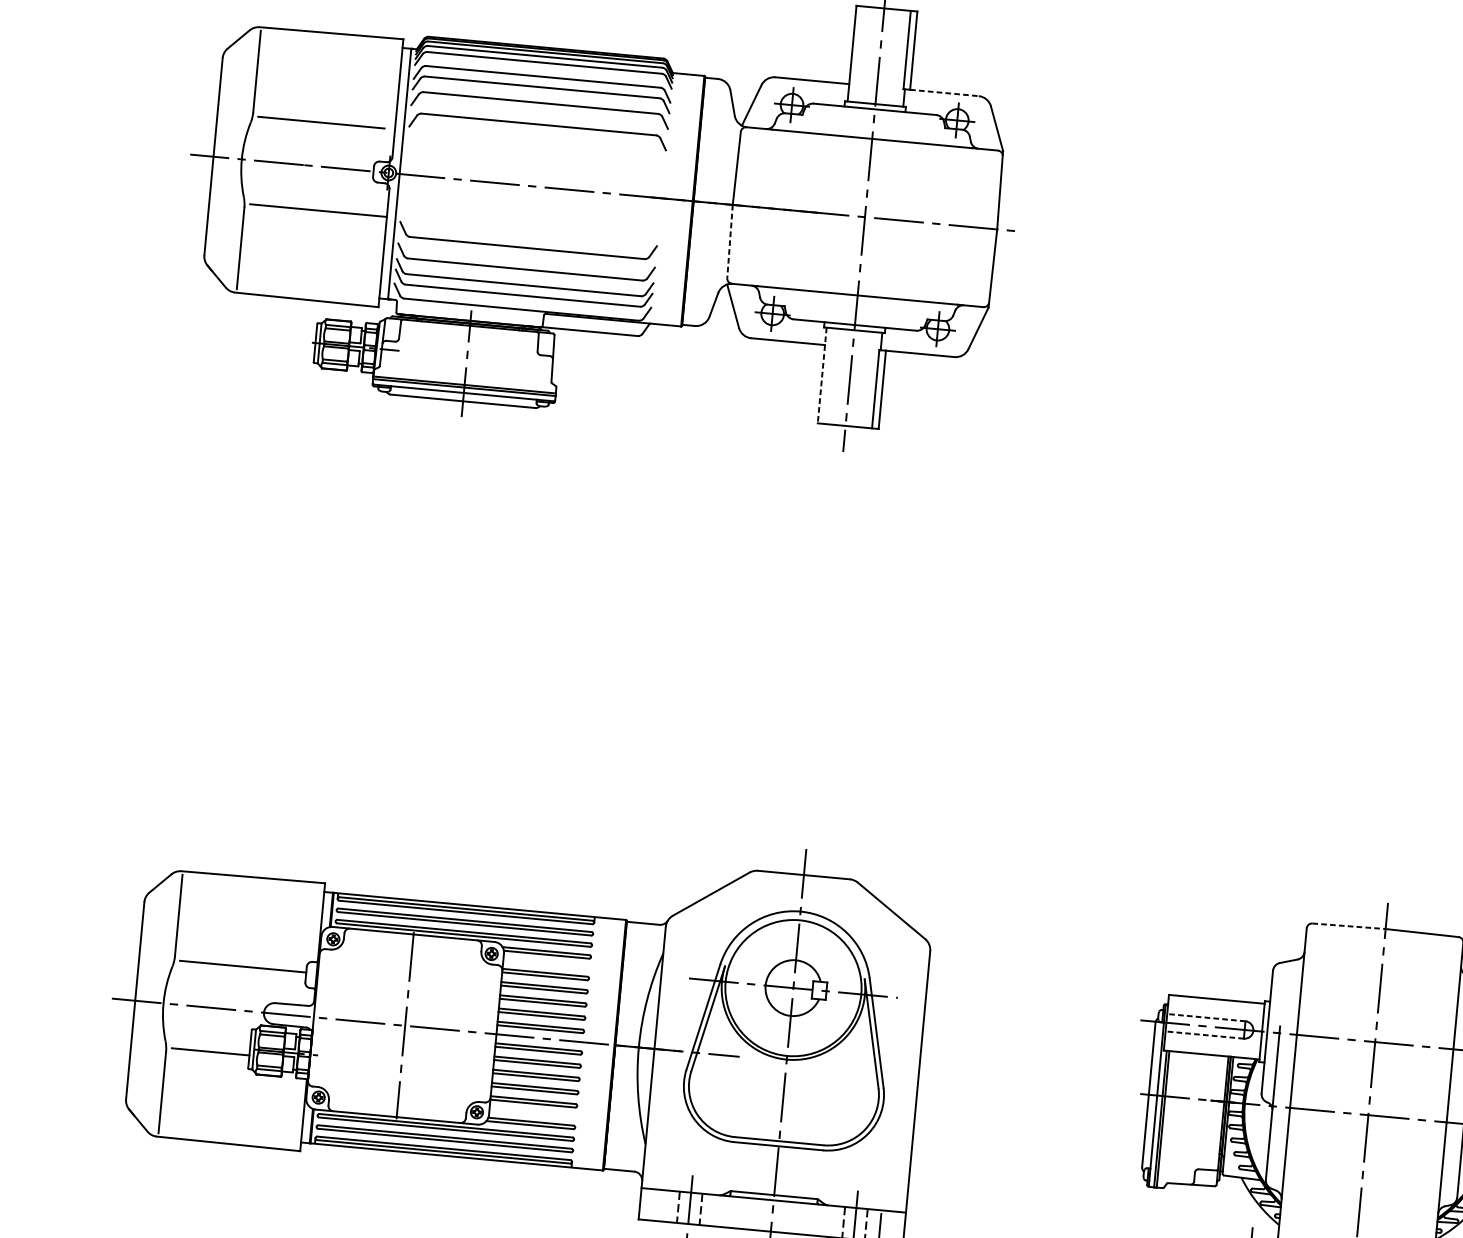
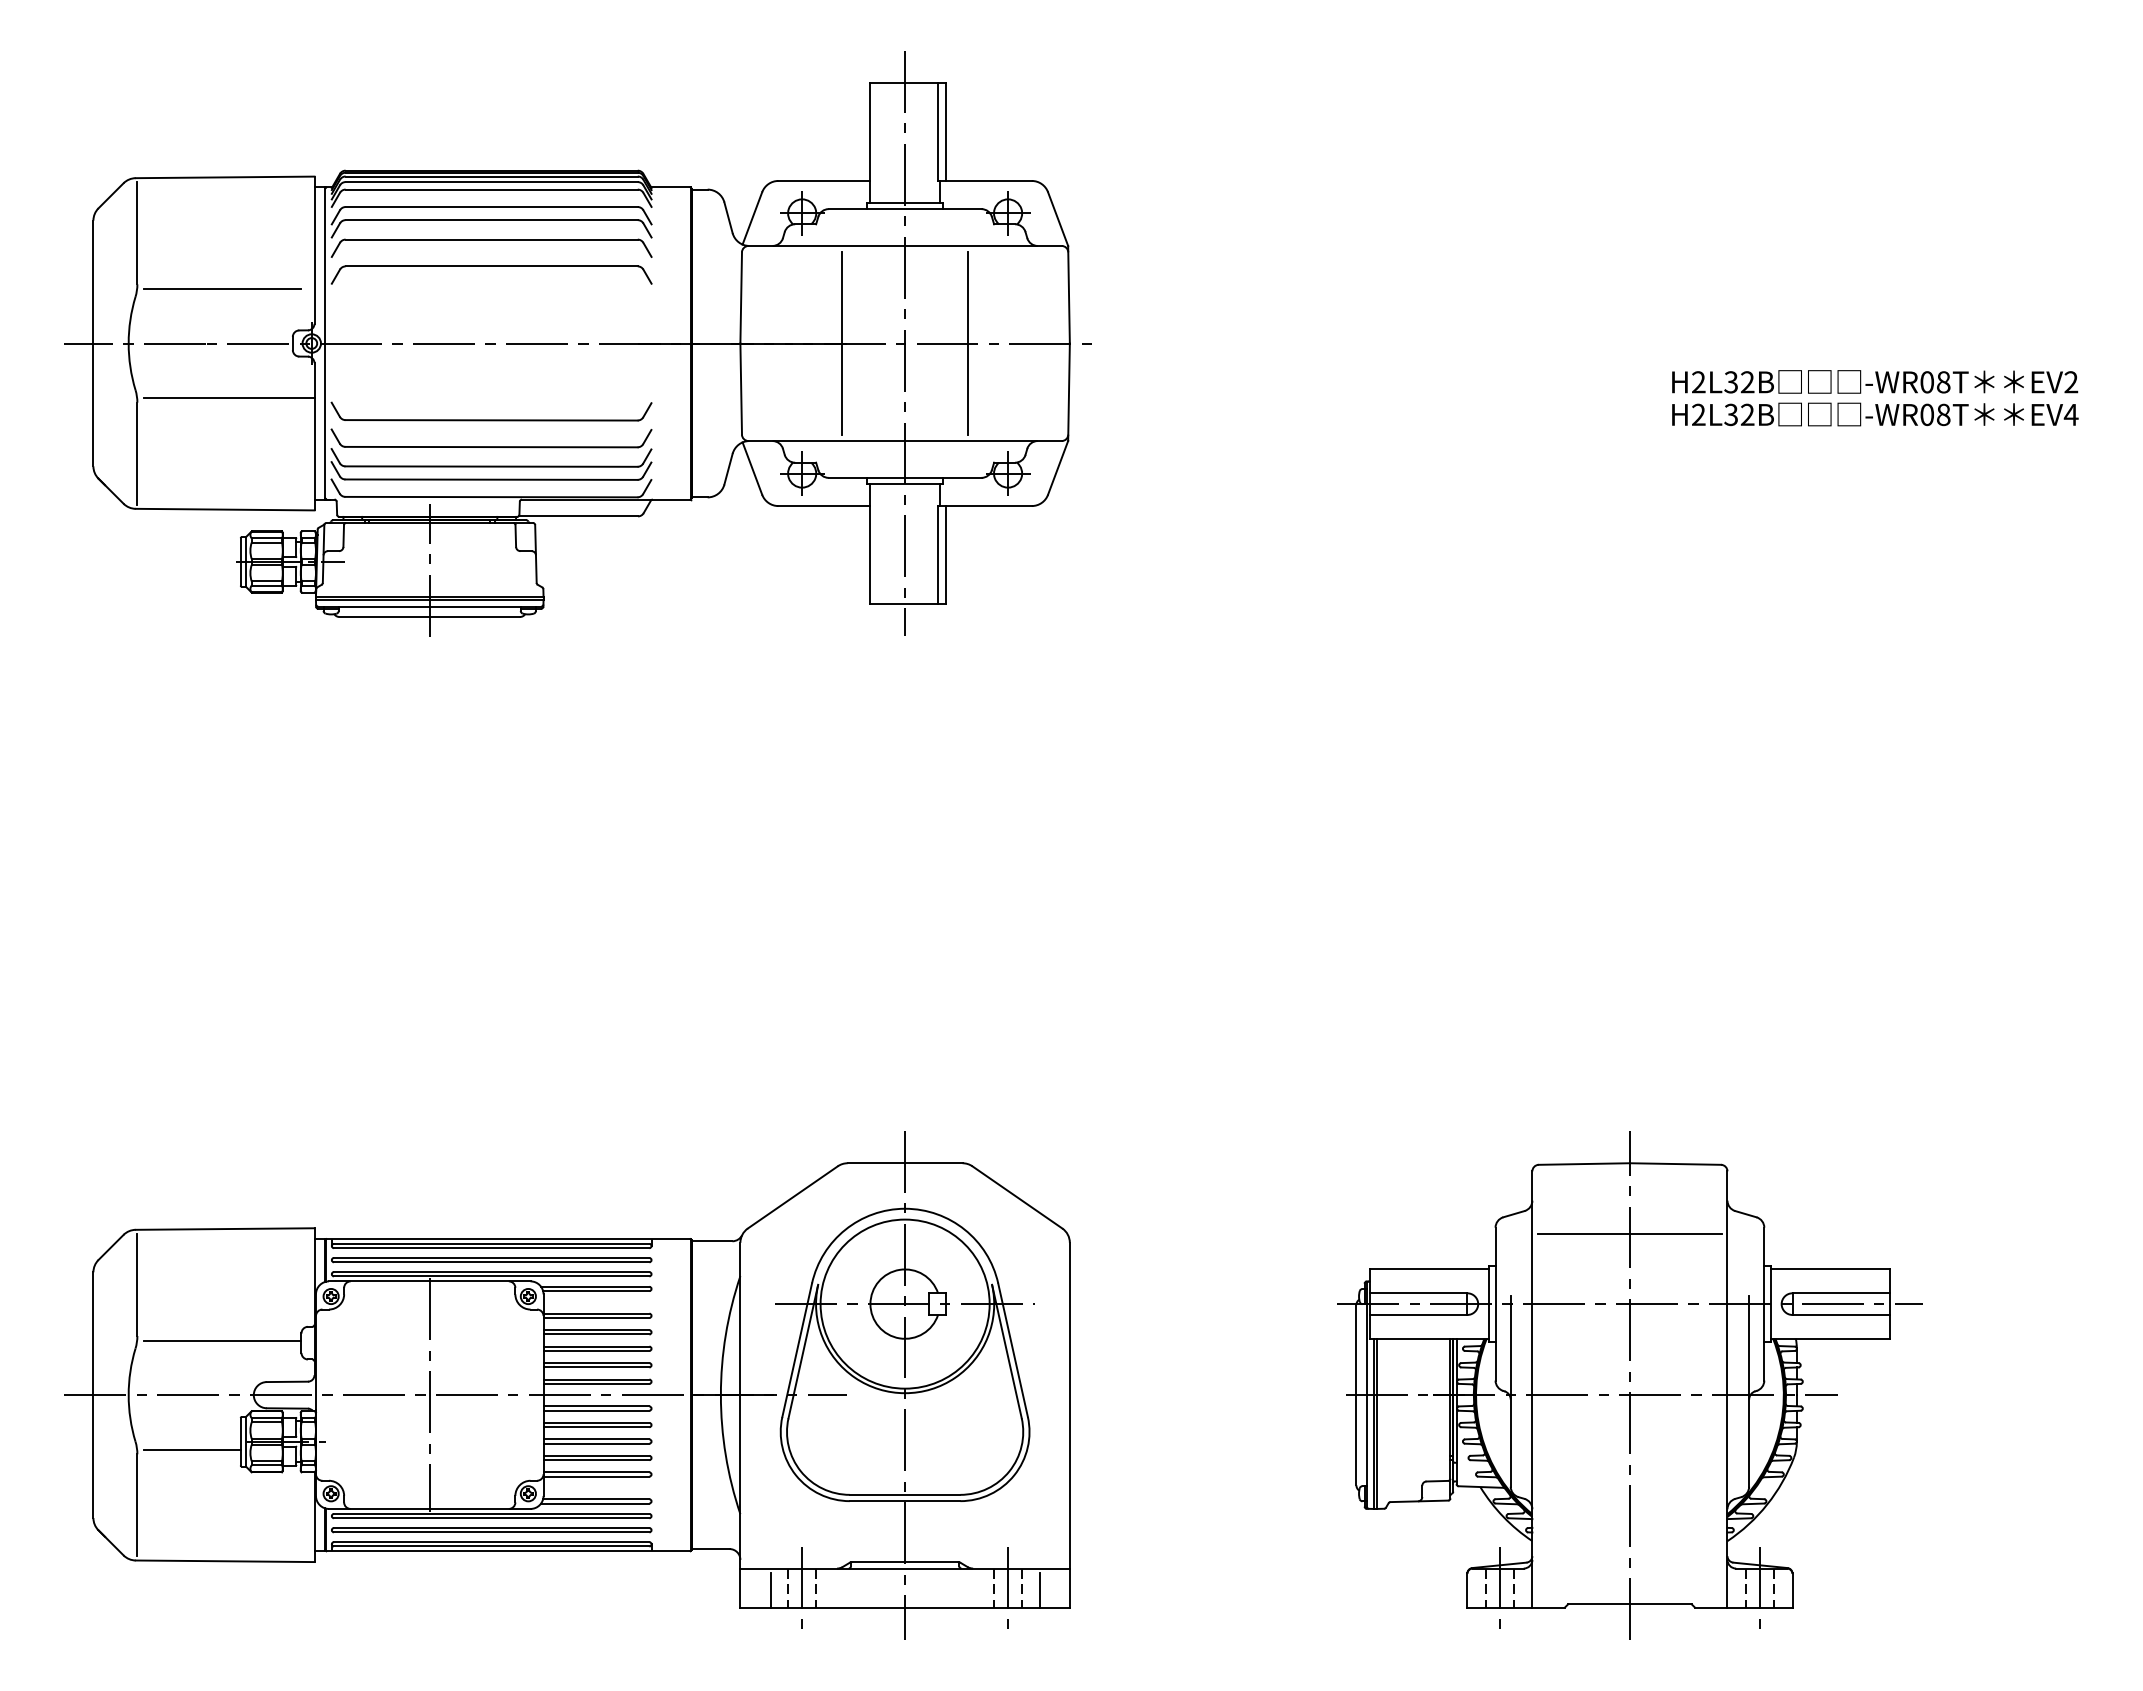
line: (944, 92) -> (989, 180), dashed -> solid
line: (814, 212) -> (842, 343), added
line: (915, 221) -> (967, 343), added
line: (730, 241) -> (741, 389), dashed -> solid
line: (822, 375) -> (870, 544), dashed -> solid
line: (1349, 926) -> (1584, 1164), dashed -> solid
line: (1380, 985) -> (1629, 1233), added
line: (1206, 1017) -> (1418, 1293), dashed -> solid
line: (1204, 1034) -> (1418, 1314), dashed -> solid
line: (664, 1207) -> (770, 1590), added

